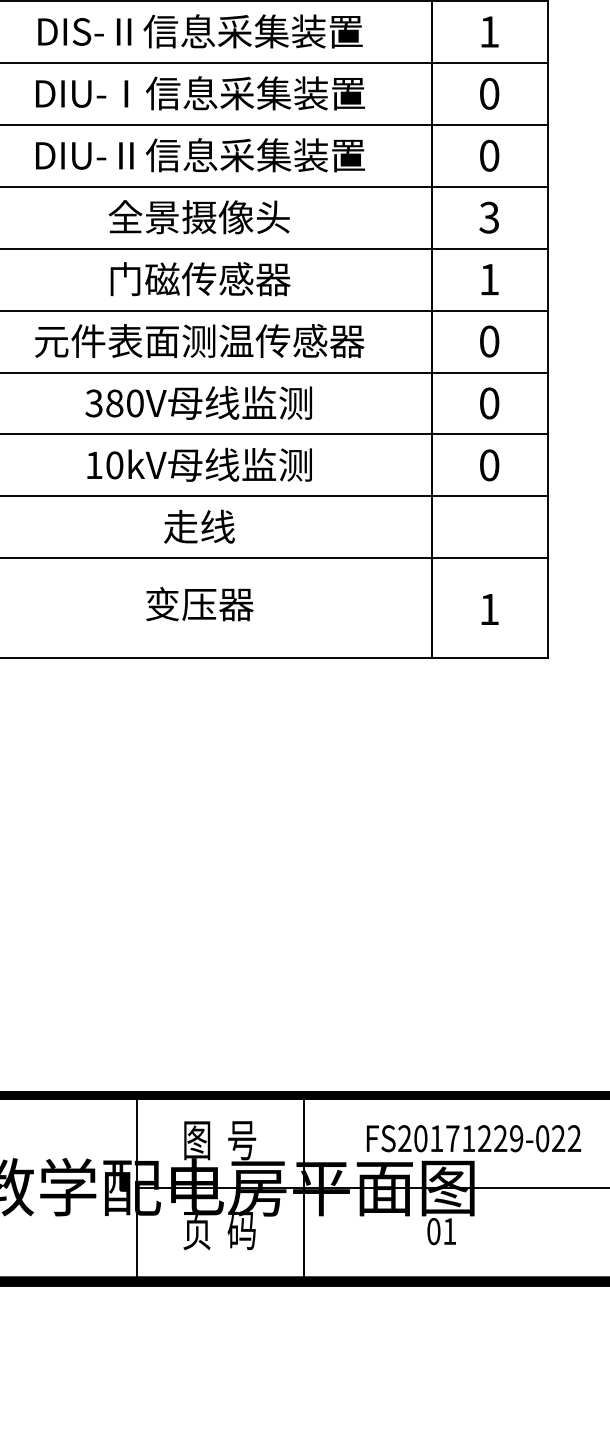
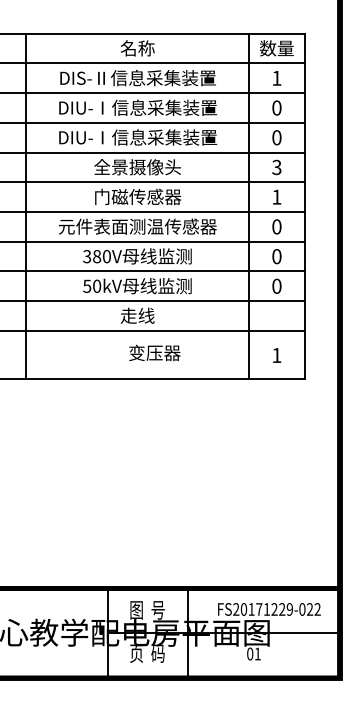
text: (126, 155) -> (102, 137), DIU-Ⅱ信息采集装置 -> DIU-Ⅰ信息采集装置
text: (94, 463) -> (87, 285), 10kV -> 50kV
text: (199, 603) -> (154, 352), moved

